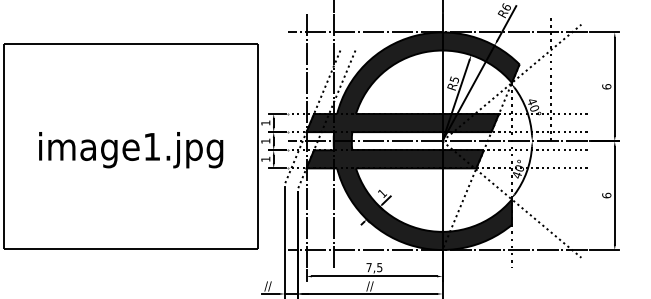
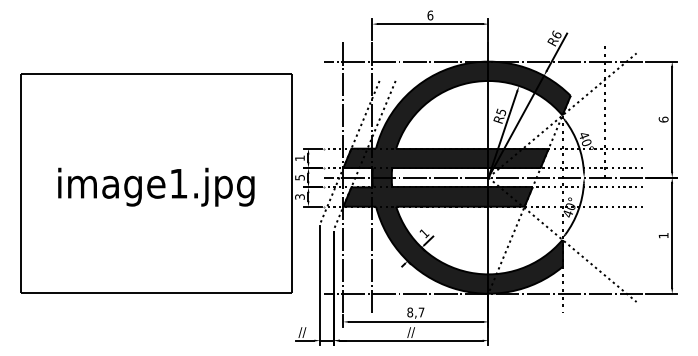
text: (265, 141) -> (299, 177), 1 -> 5
text: (265, 158) -> (299, 196), 1 -> 3
text: (606, 195) -> (663, 235), 6 -> 1
text: (374, 267) -> (415, 312), 7,5 -> 8,7

